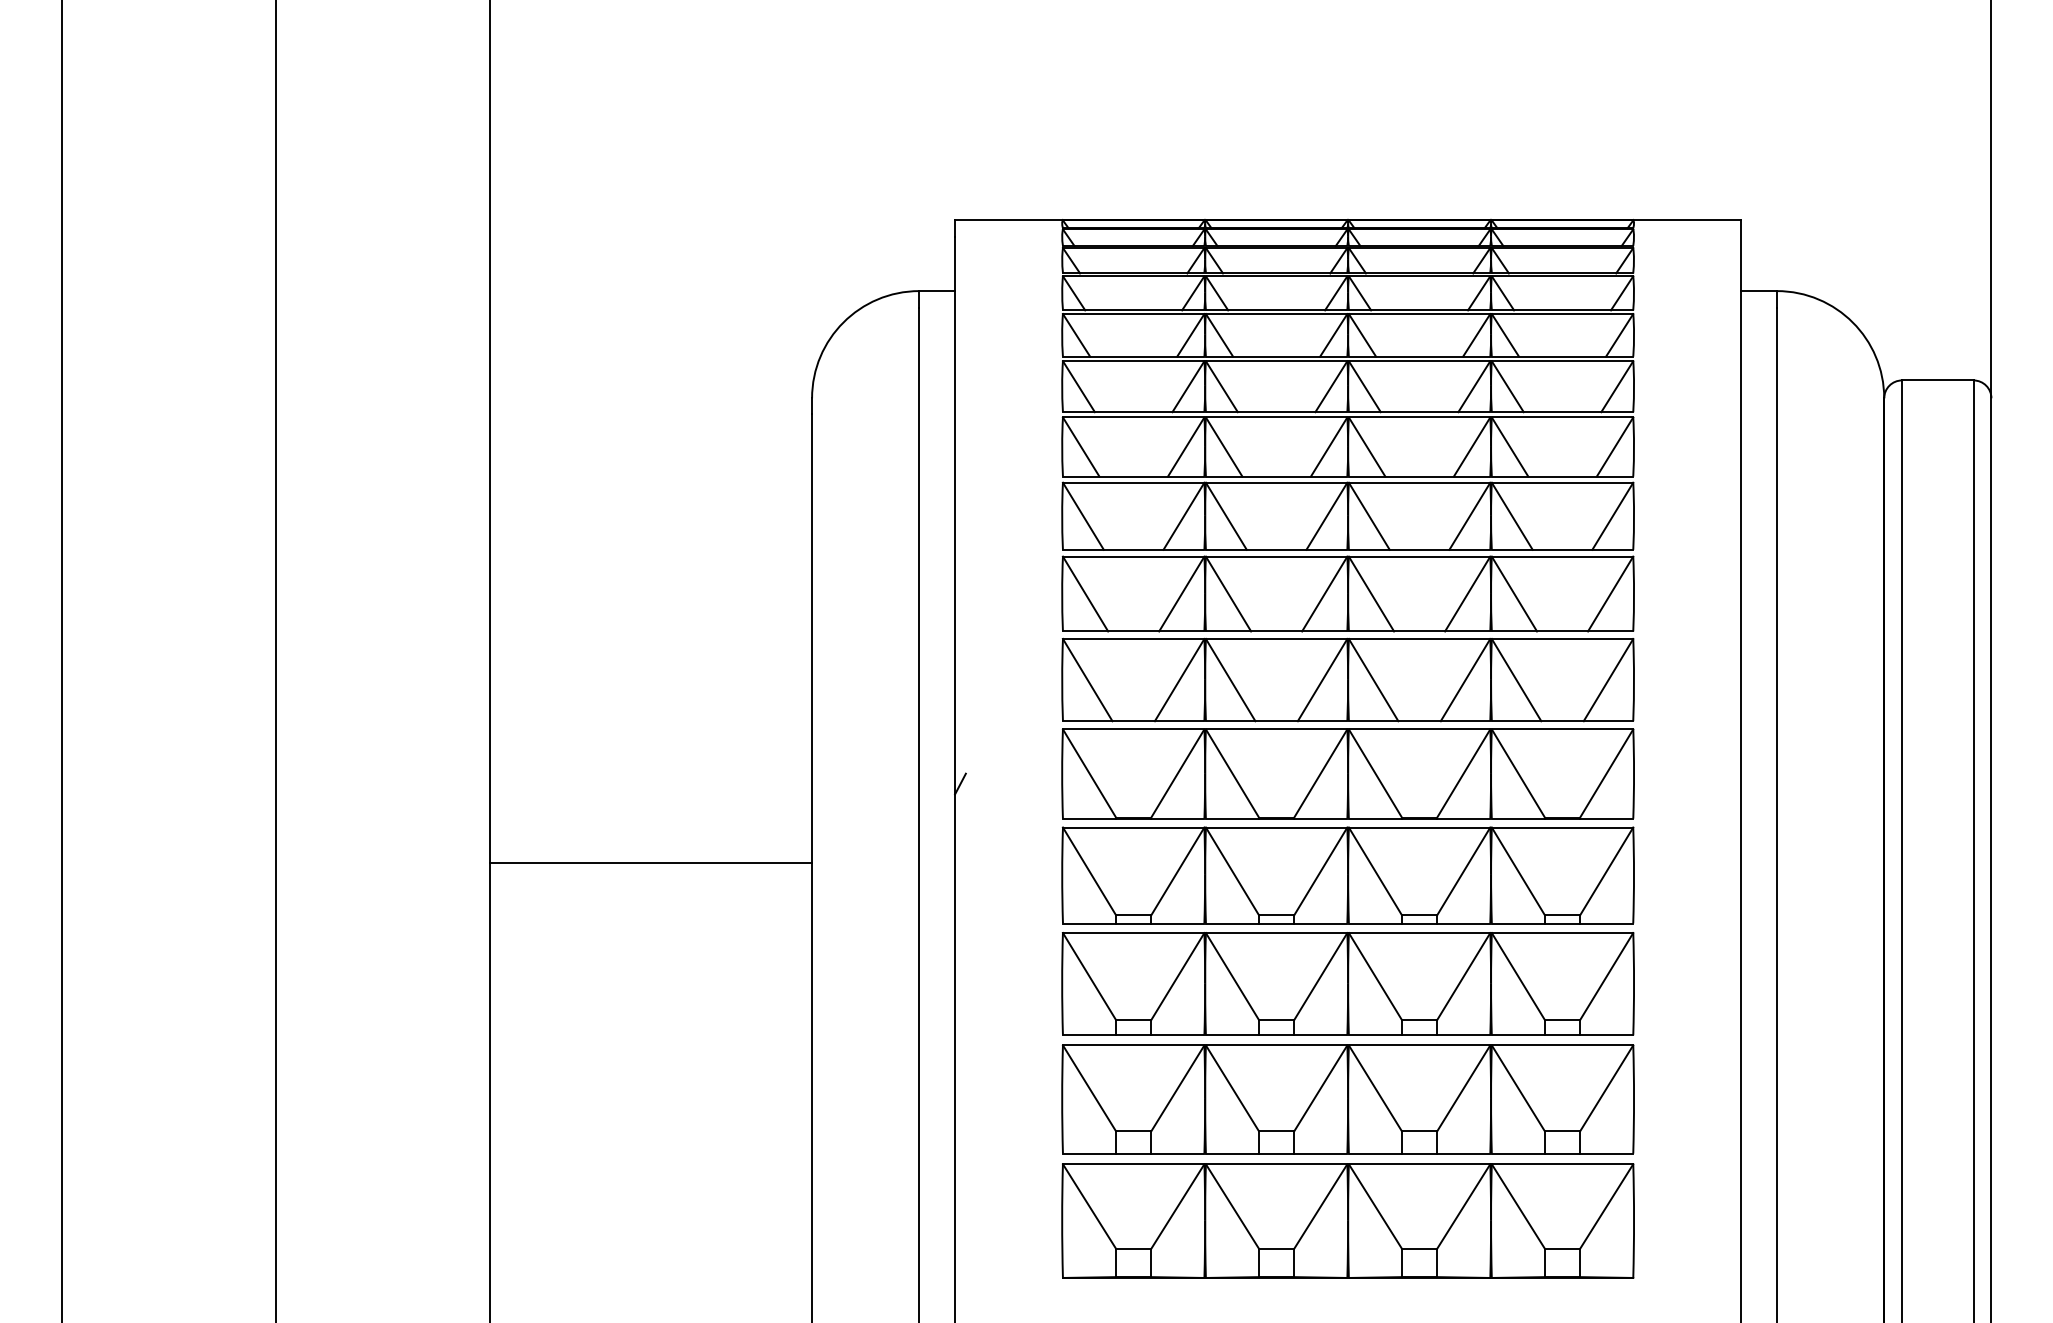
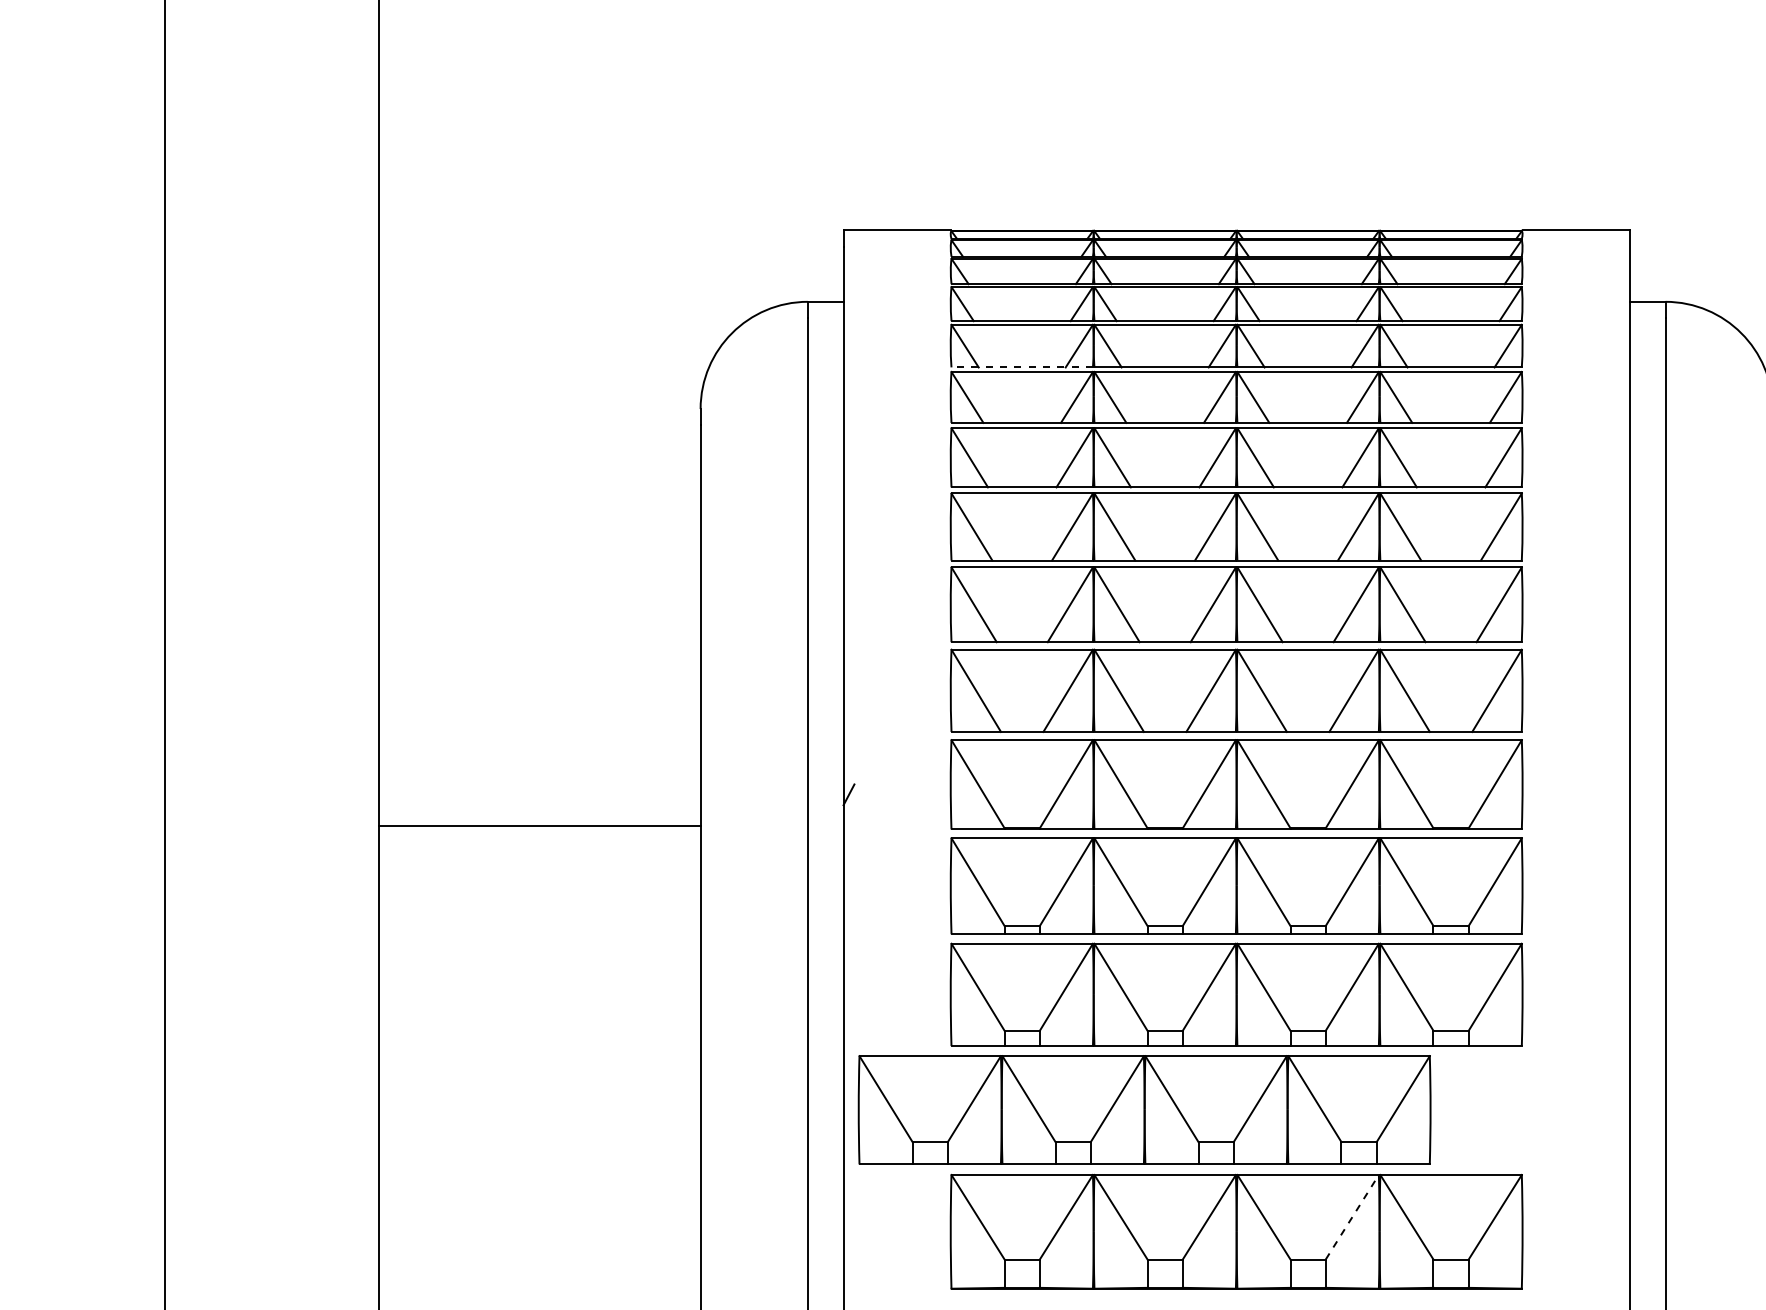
line: (1133, 356) -> (1022, 367), solid -> dashed
line: (651, 862) -> (540, 825), moved
part: (1347, 1099) -> (1144, 1110), moved
line: (1463, 1206) -> (1352, 1217), solid -> dashed

